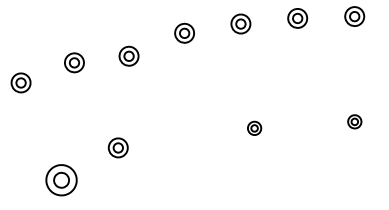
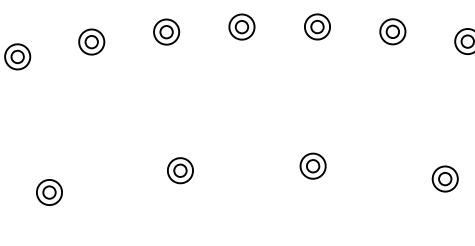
part: (128, 55) -> (166, 30), moved
part: (354, 121) -> (445, 178), size x1.43
part: (254, 128) -> (312, 166), size x1.43
part: (117, 147) -> (179, 169), moved
part: (60, 179) -> (48, 191), size x0.62

